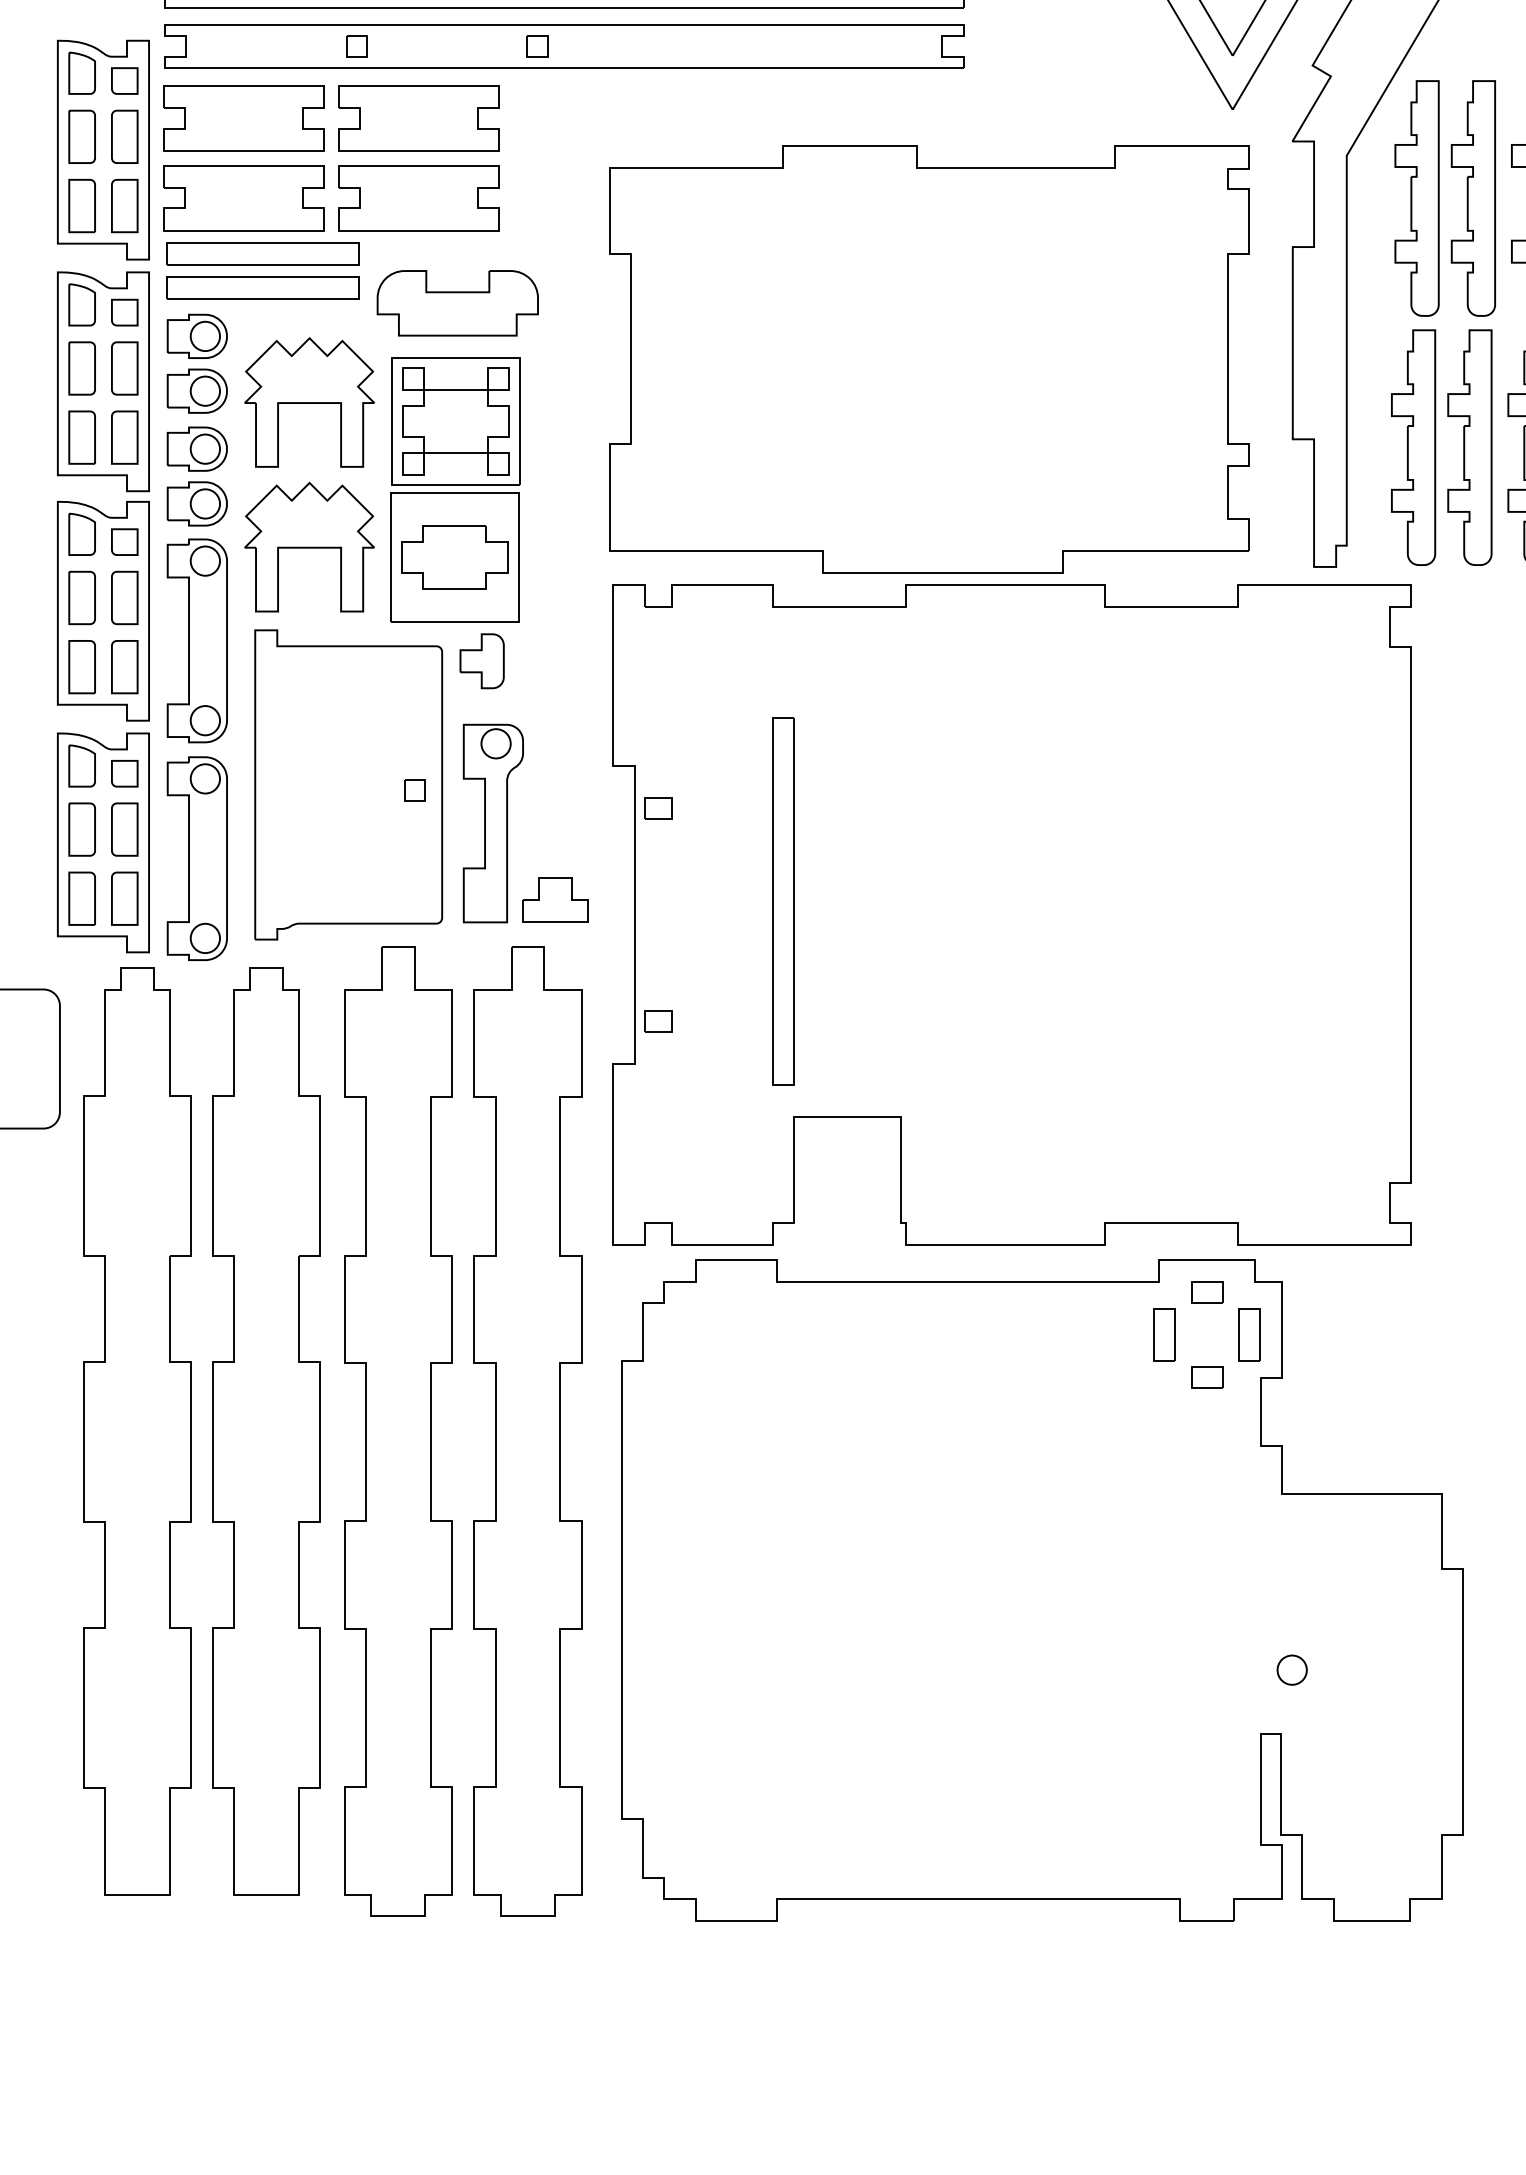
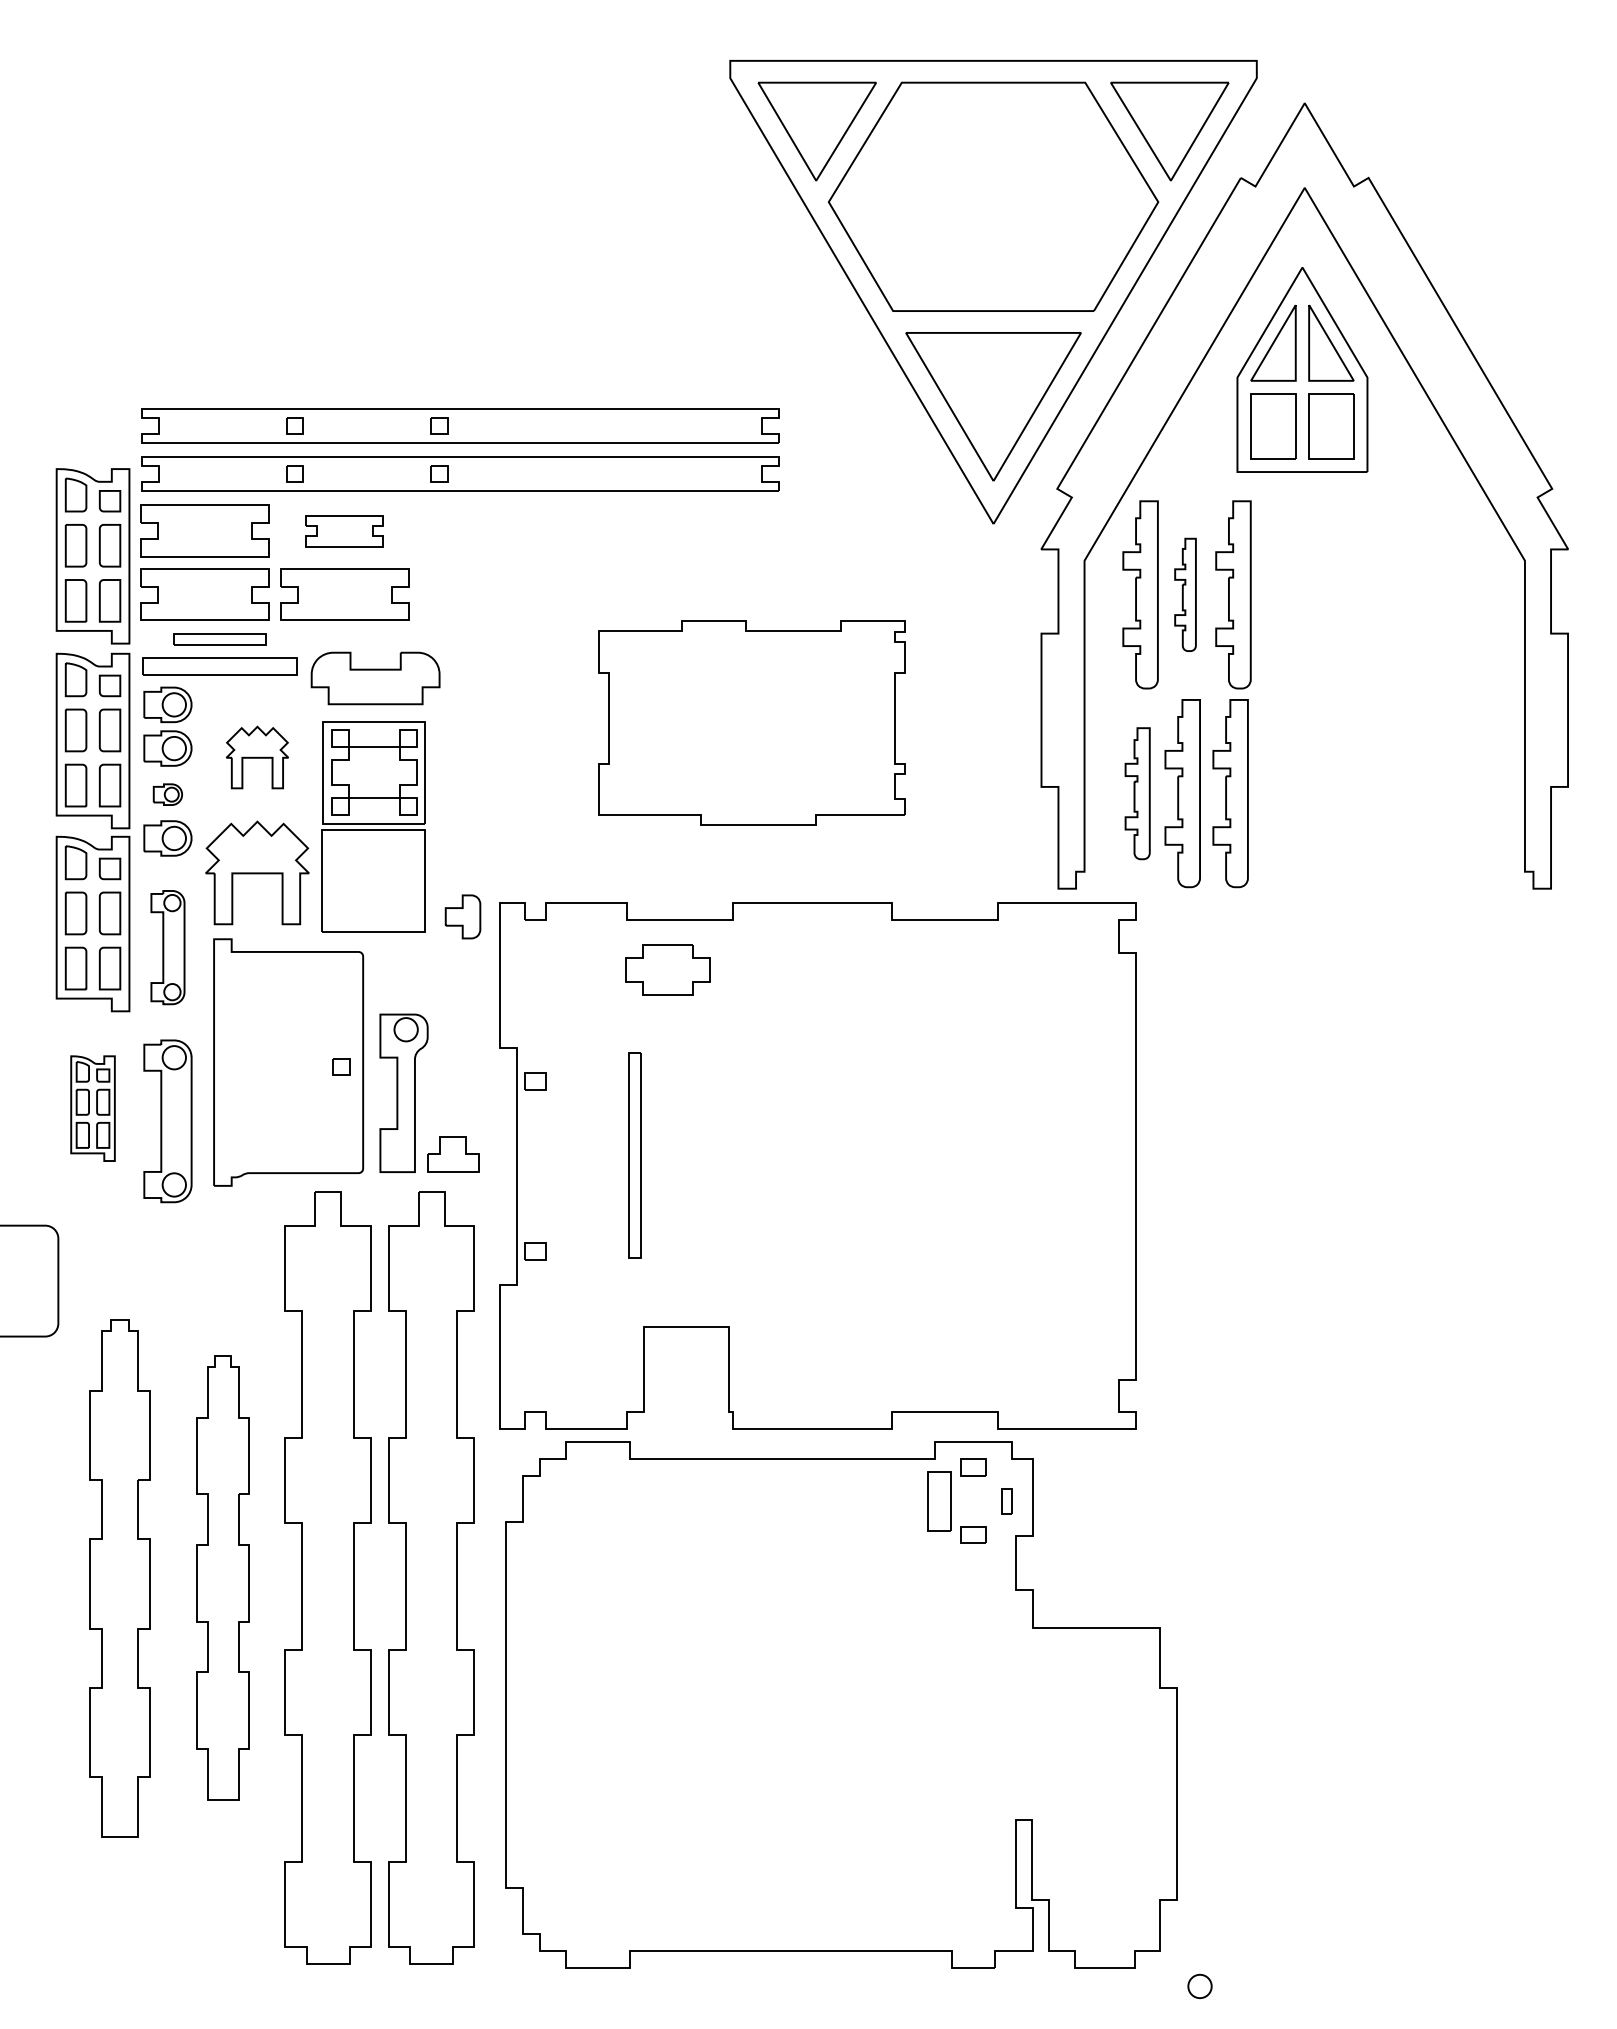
part: (418, 117) -> (344, 530), size x0.6
part: (1473, 198) -> (1185, 594), size x0.6
part: (262, 254) -> (219, 639), size x0.6
part: (929, 358) -> (751, 722), size x0.6
part: (309, 402) -> (257, 757), size x0.6
part: (1413, 447) -> (1137, 793), size x0.7
part: (196, 448) -> (167, 794), size x0.6
part: (453, 556) -> (667, 969), moved
part: (196, 640) -> (167, 947), size x0.7
part: (481, 660) -> (462, 916), moved
part: (102, 842) -> (92, 1108), size x0.6
part: (783, 901) -> (635, 1155), size x0.7
part: (1163, 1334) -> (938, 1500), size x1.4
part: (1248, 1334) -> (1006, 1500), size x0.6
part: (136, 1430) -> (119, 1577), size x0.7
part: (265, 1430) -> (222, 1577), size x0.6
part: (1291, 1668) -> (1199, 1985), moved

